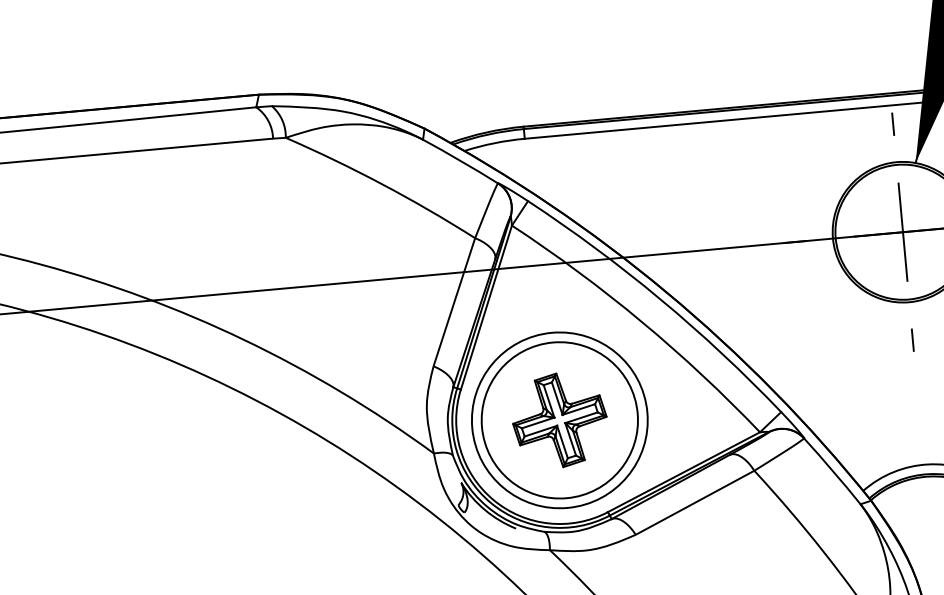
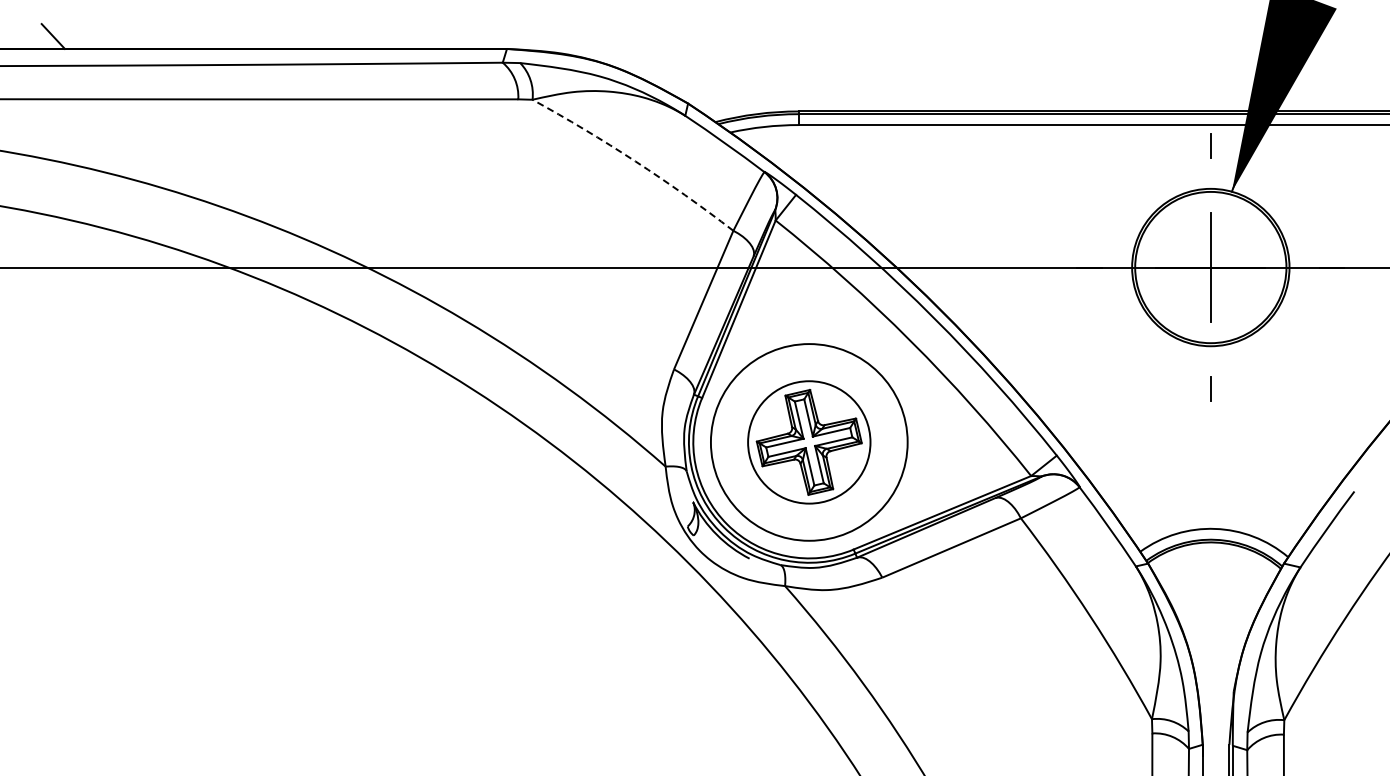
arc: (382, 184) -> (635, 161), solid -> dashed
circle: (559, 420) -> (808, 442), size x0.7

